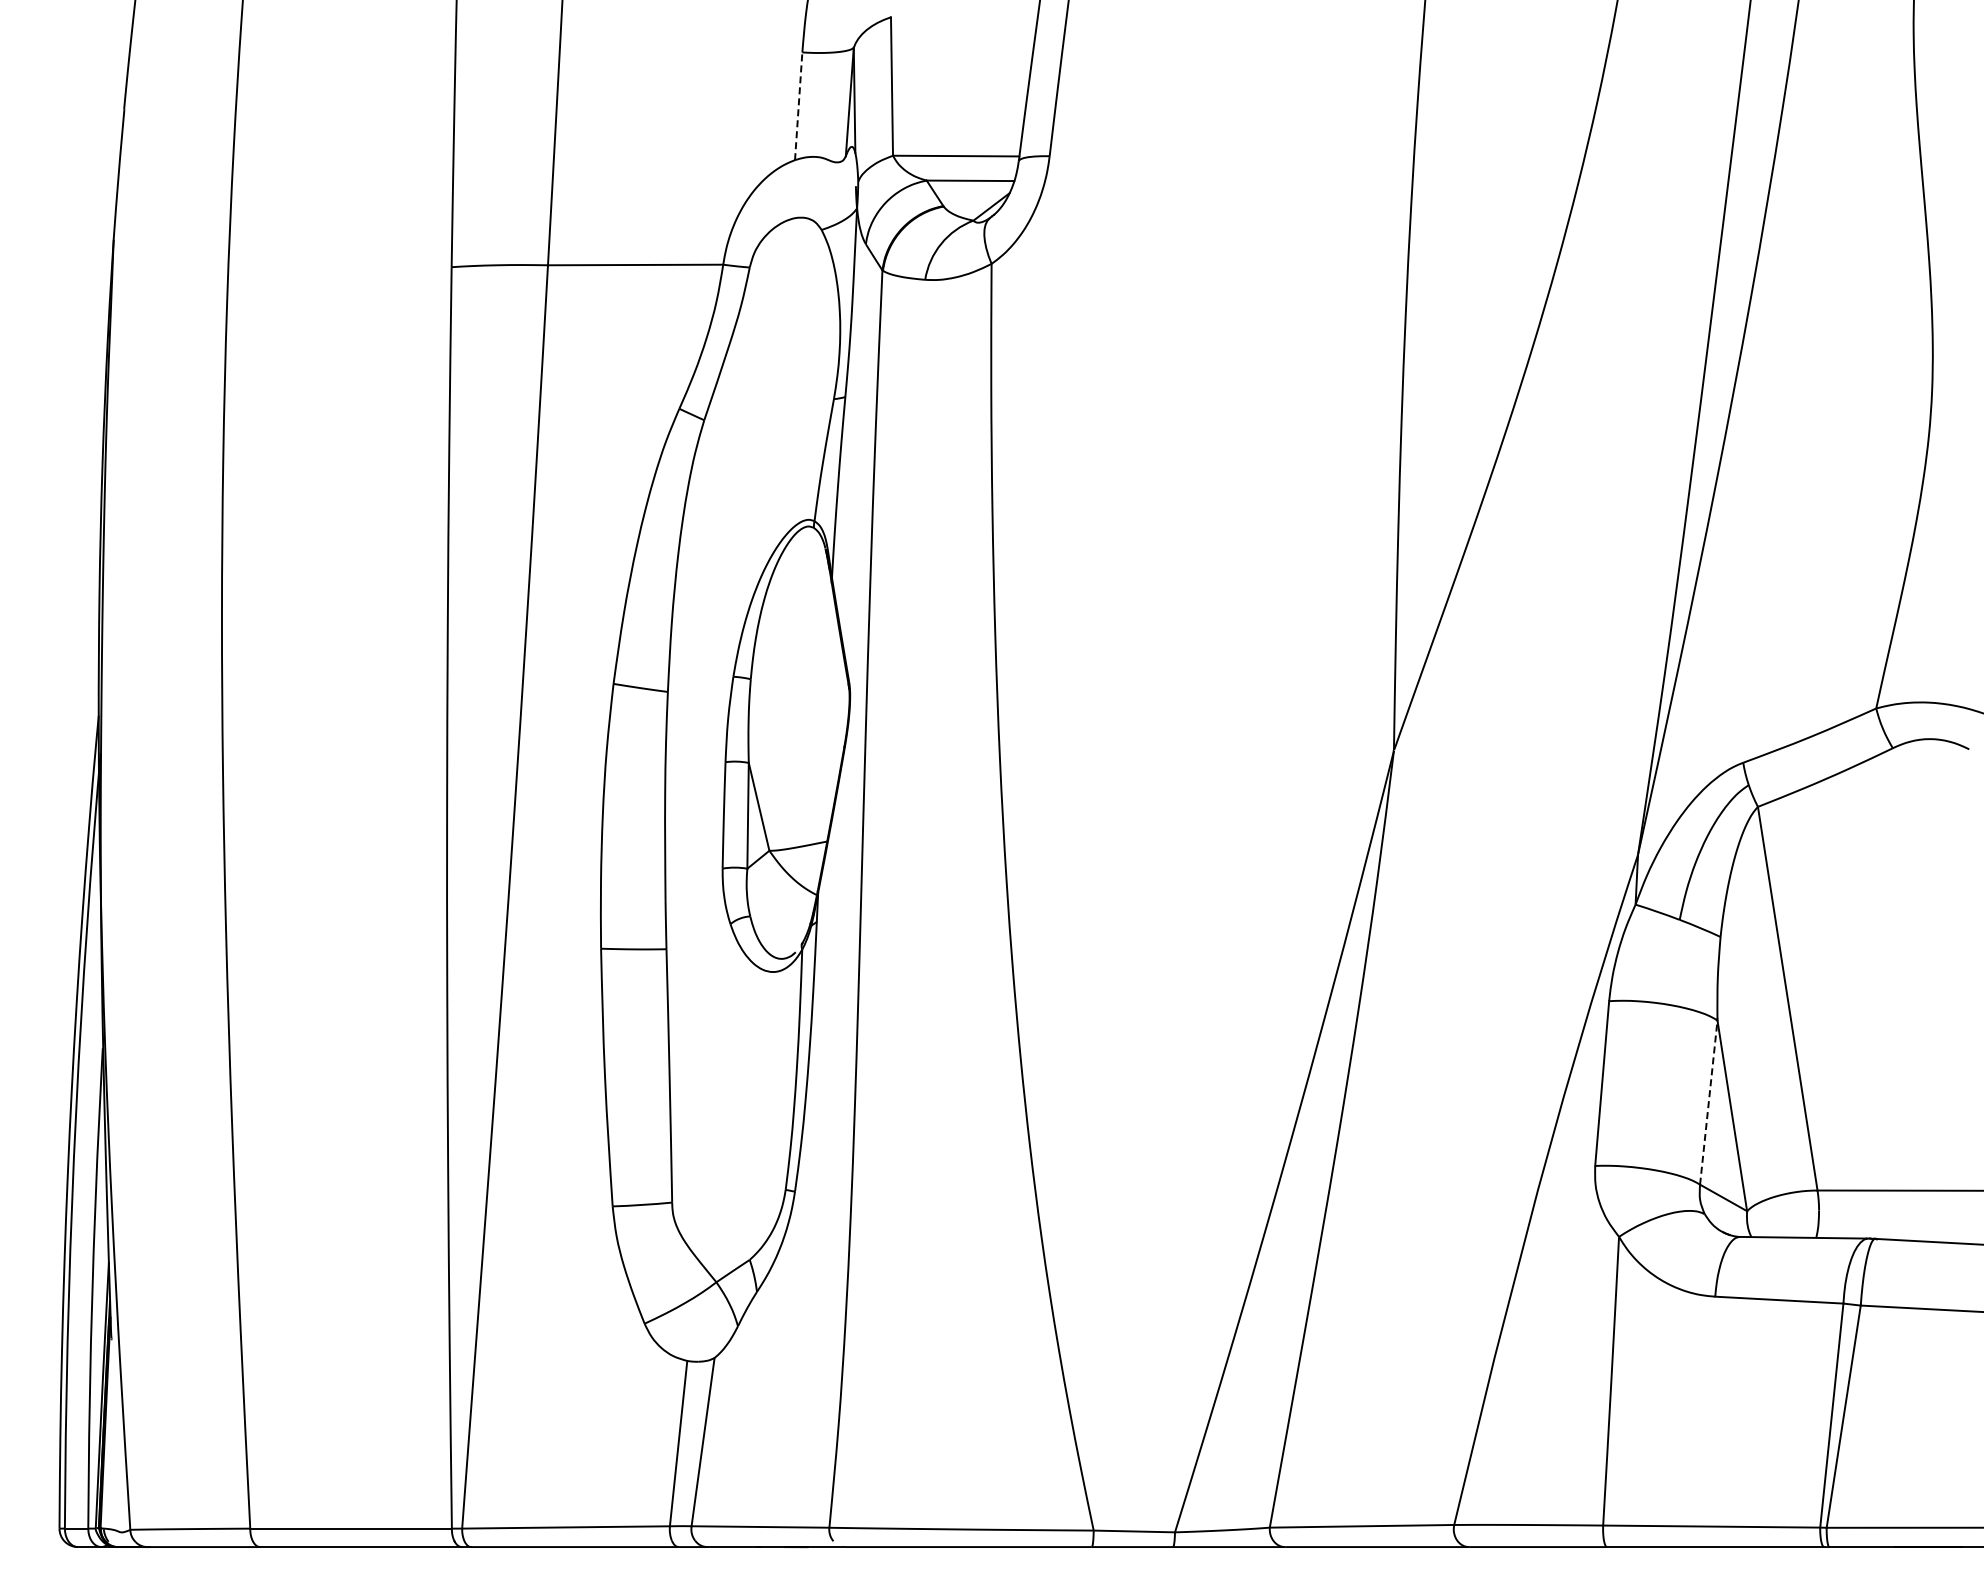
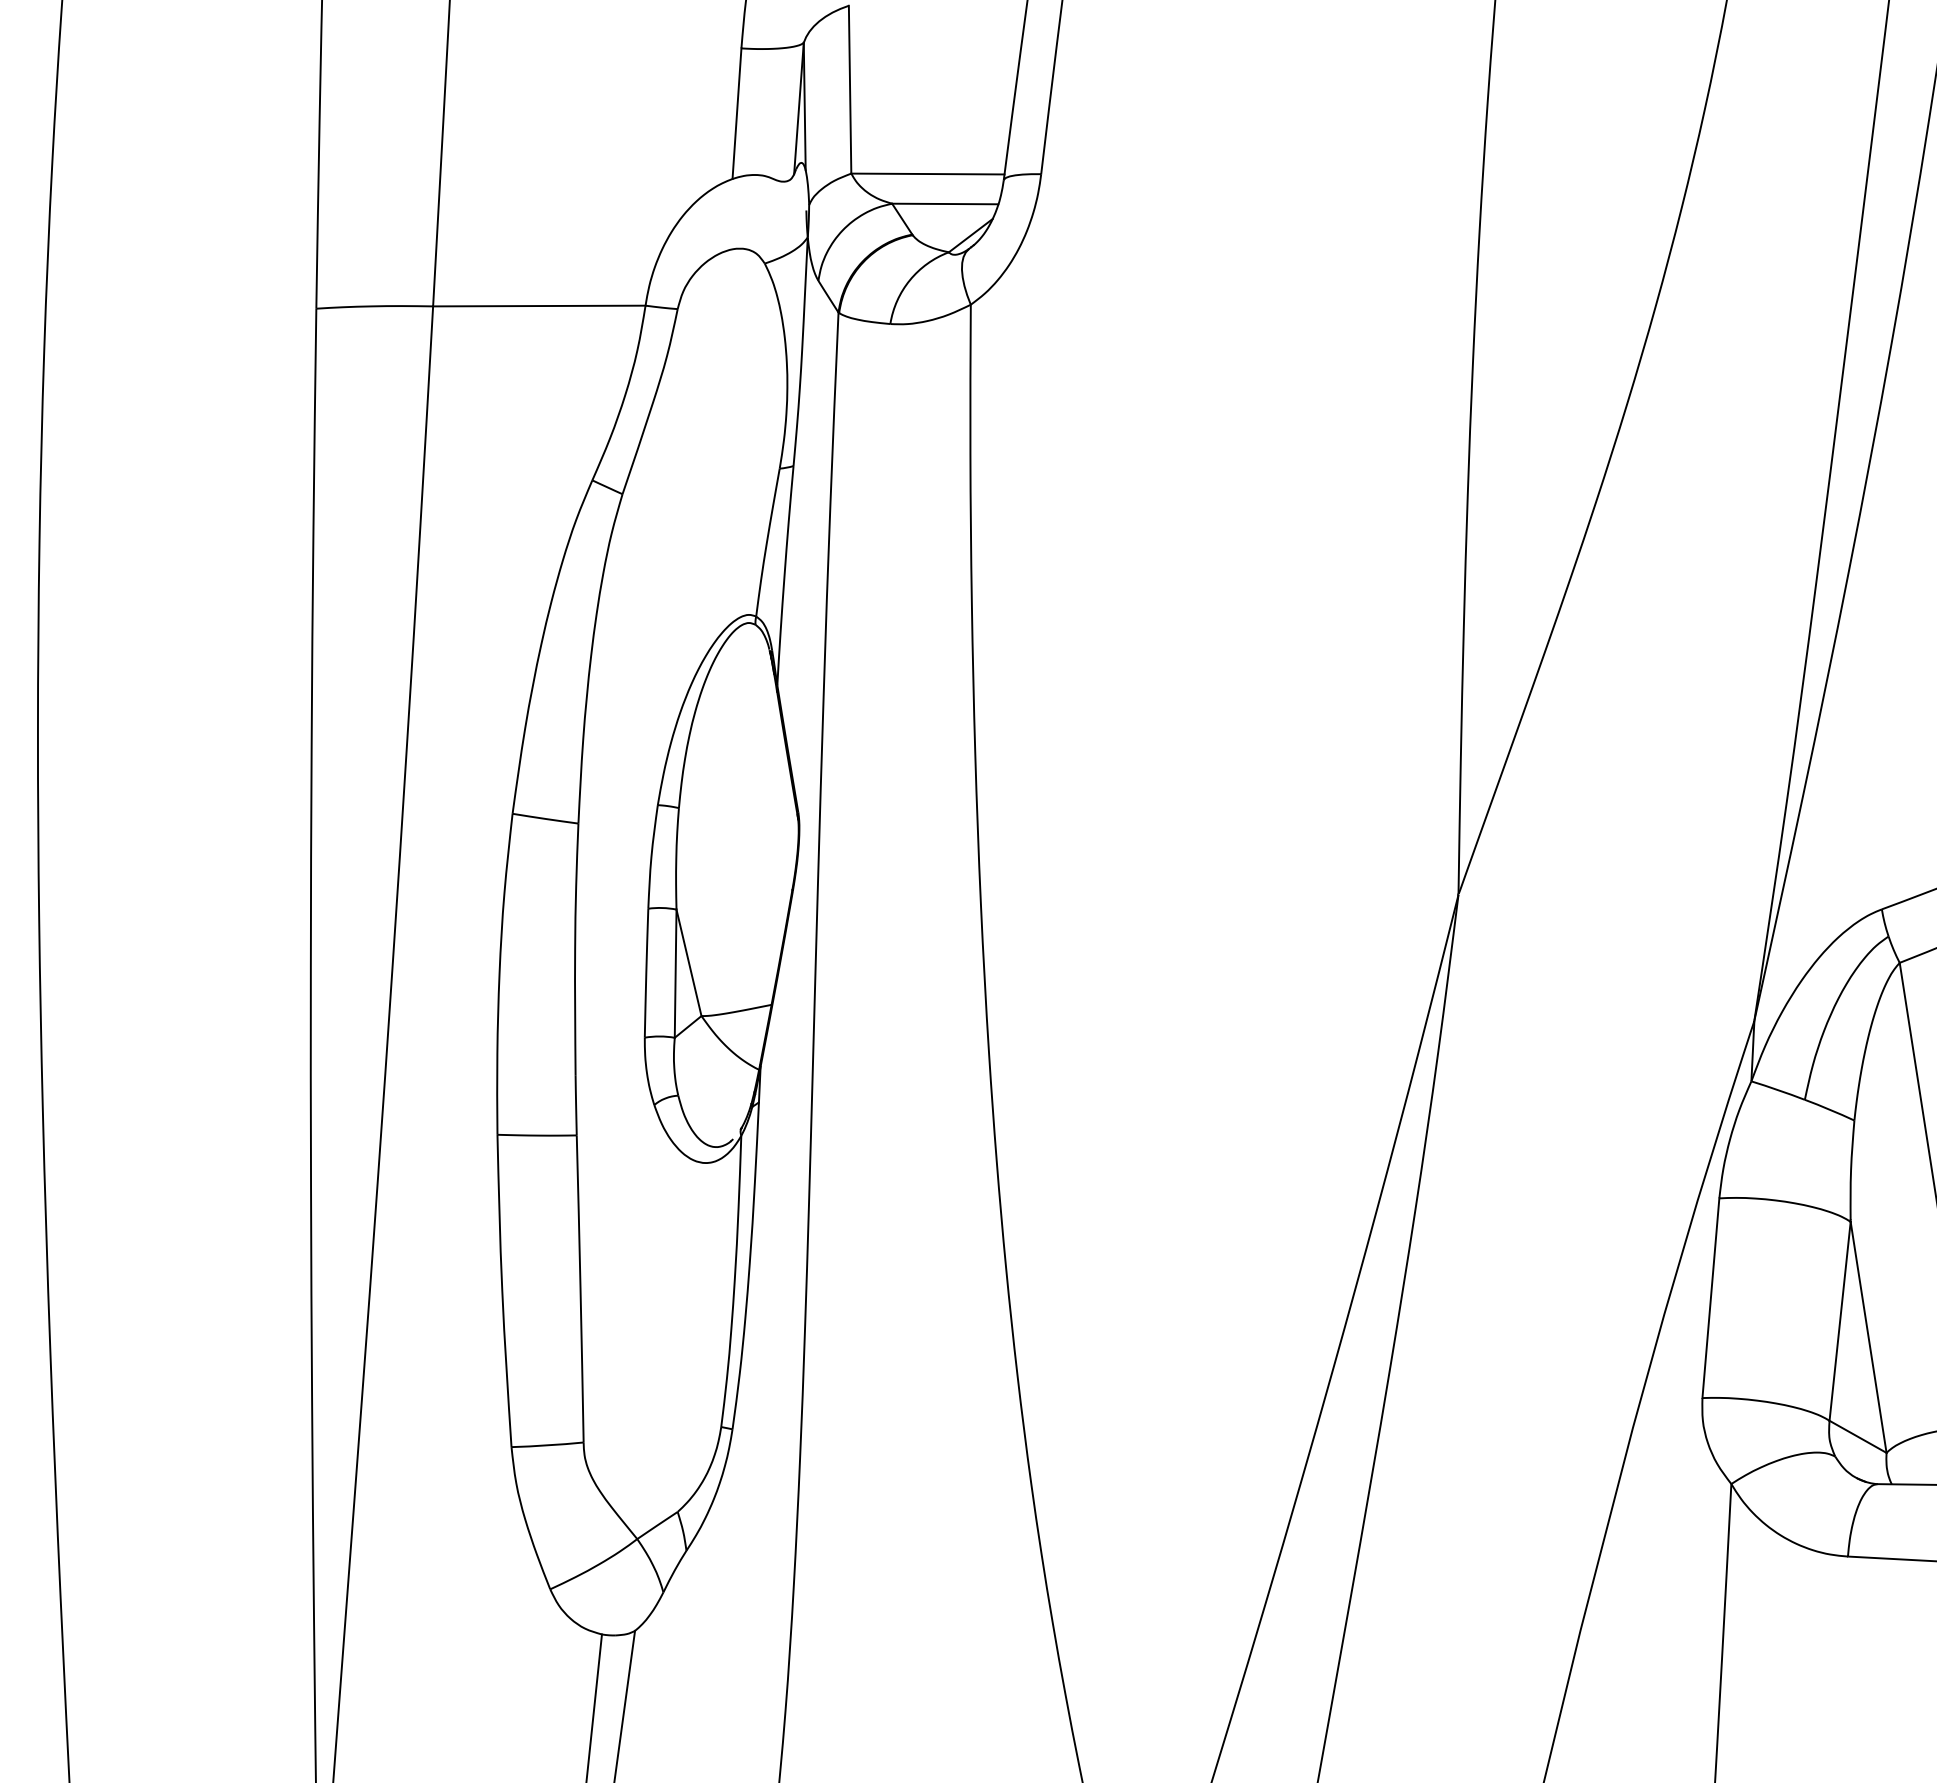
line: (798, 106) -> (736, 113), dashed -> solid
line: (1708, 1102) -> (1839, 1321), dashed -> solid

